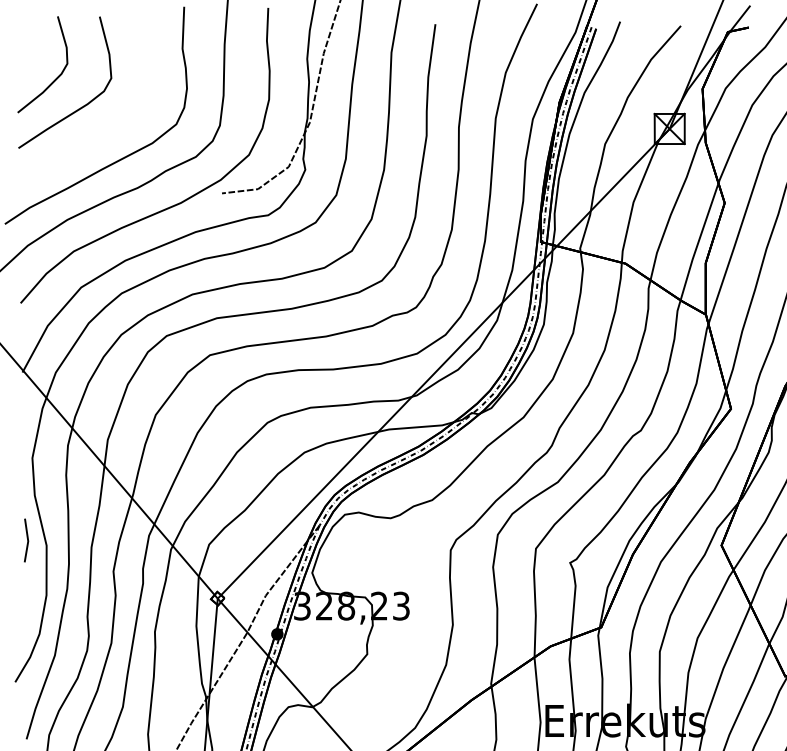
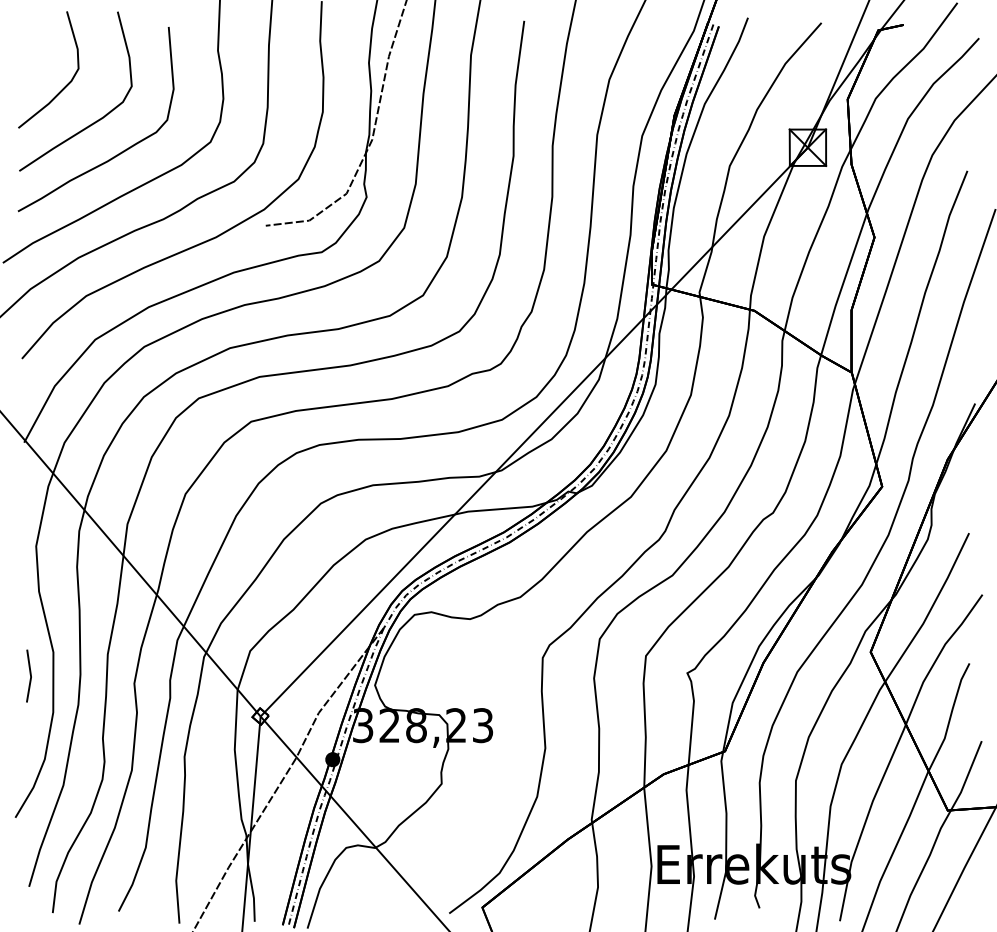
curve: (98, 134) -> (116, 154), added
line: (26, 539) -> (29, 674), moved

